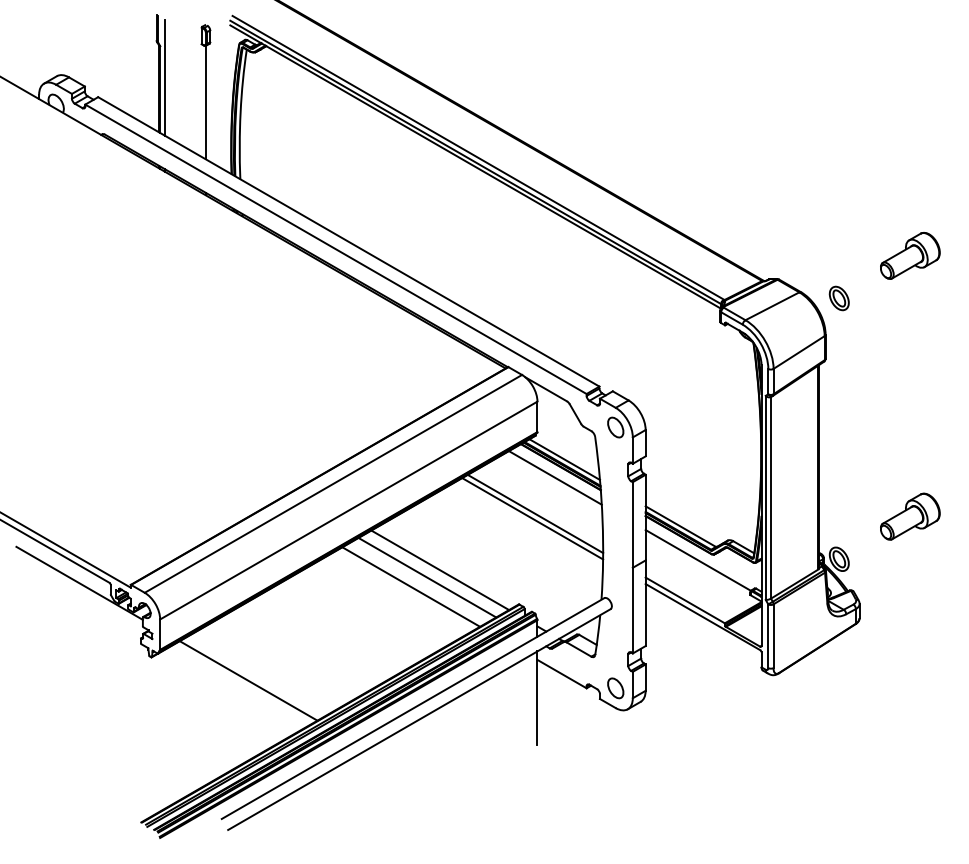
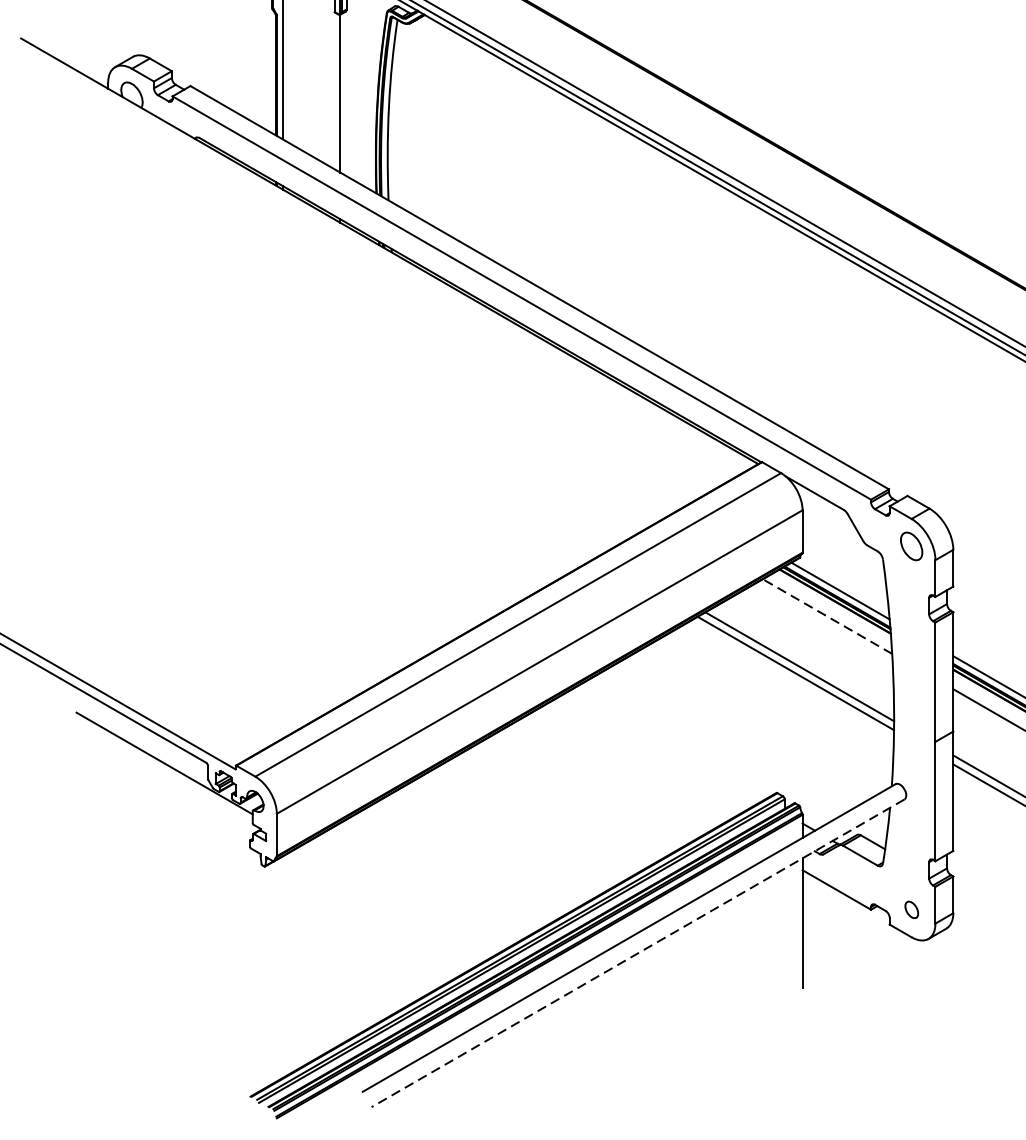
line: (555, 477) -> (827, 616), solid -> dashed
line: (440, 570) -> (667, 745), removed
line: (427, 577) -> (649, 755), removed
line: (411, 586) -> (627, 767), removed
line: (248, 680) -> (399, 898), removed
part: (615, 688) -> (911, 910), size x0.6
line: (419, 719) -> (638, 953), solid -> dashed

